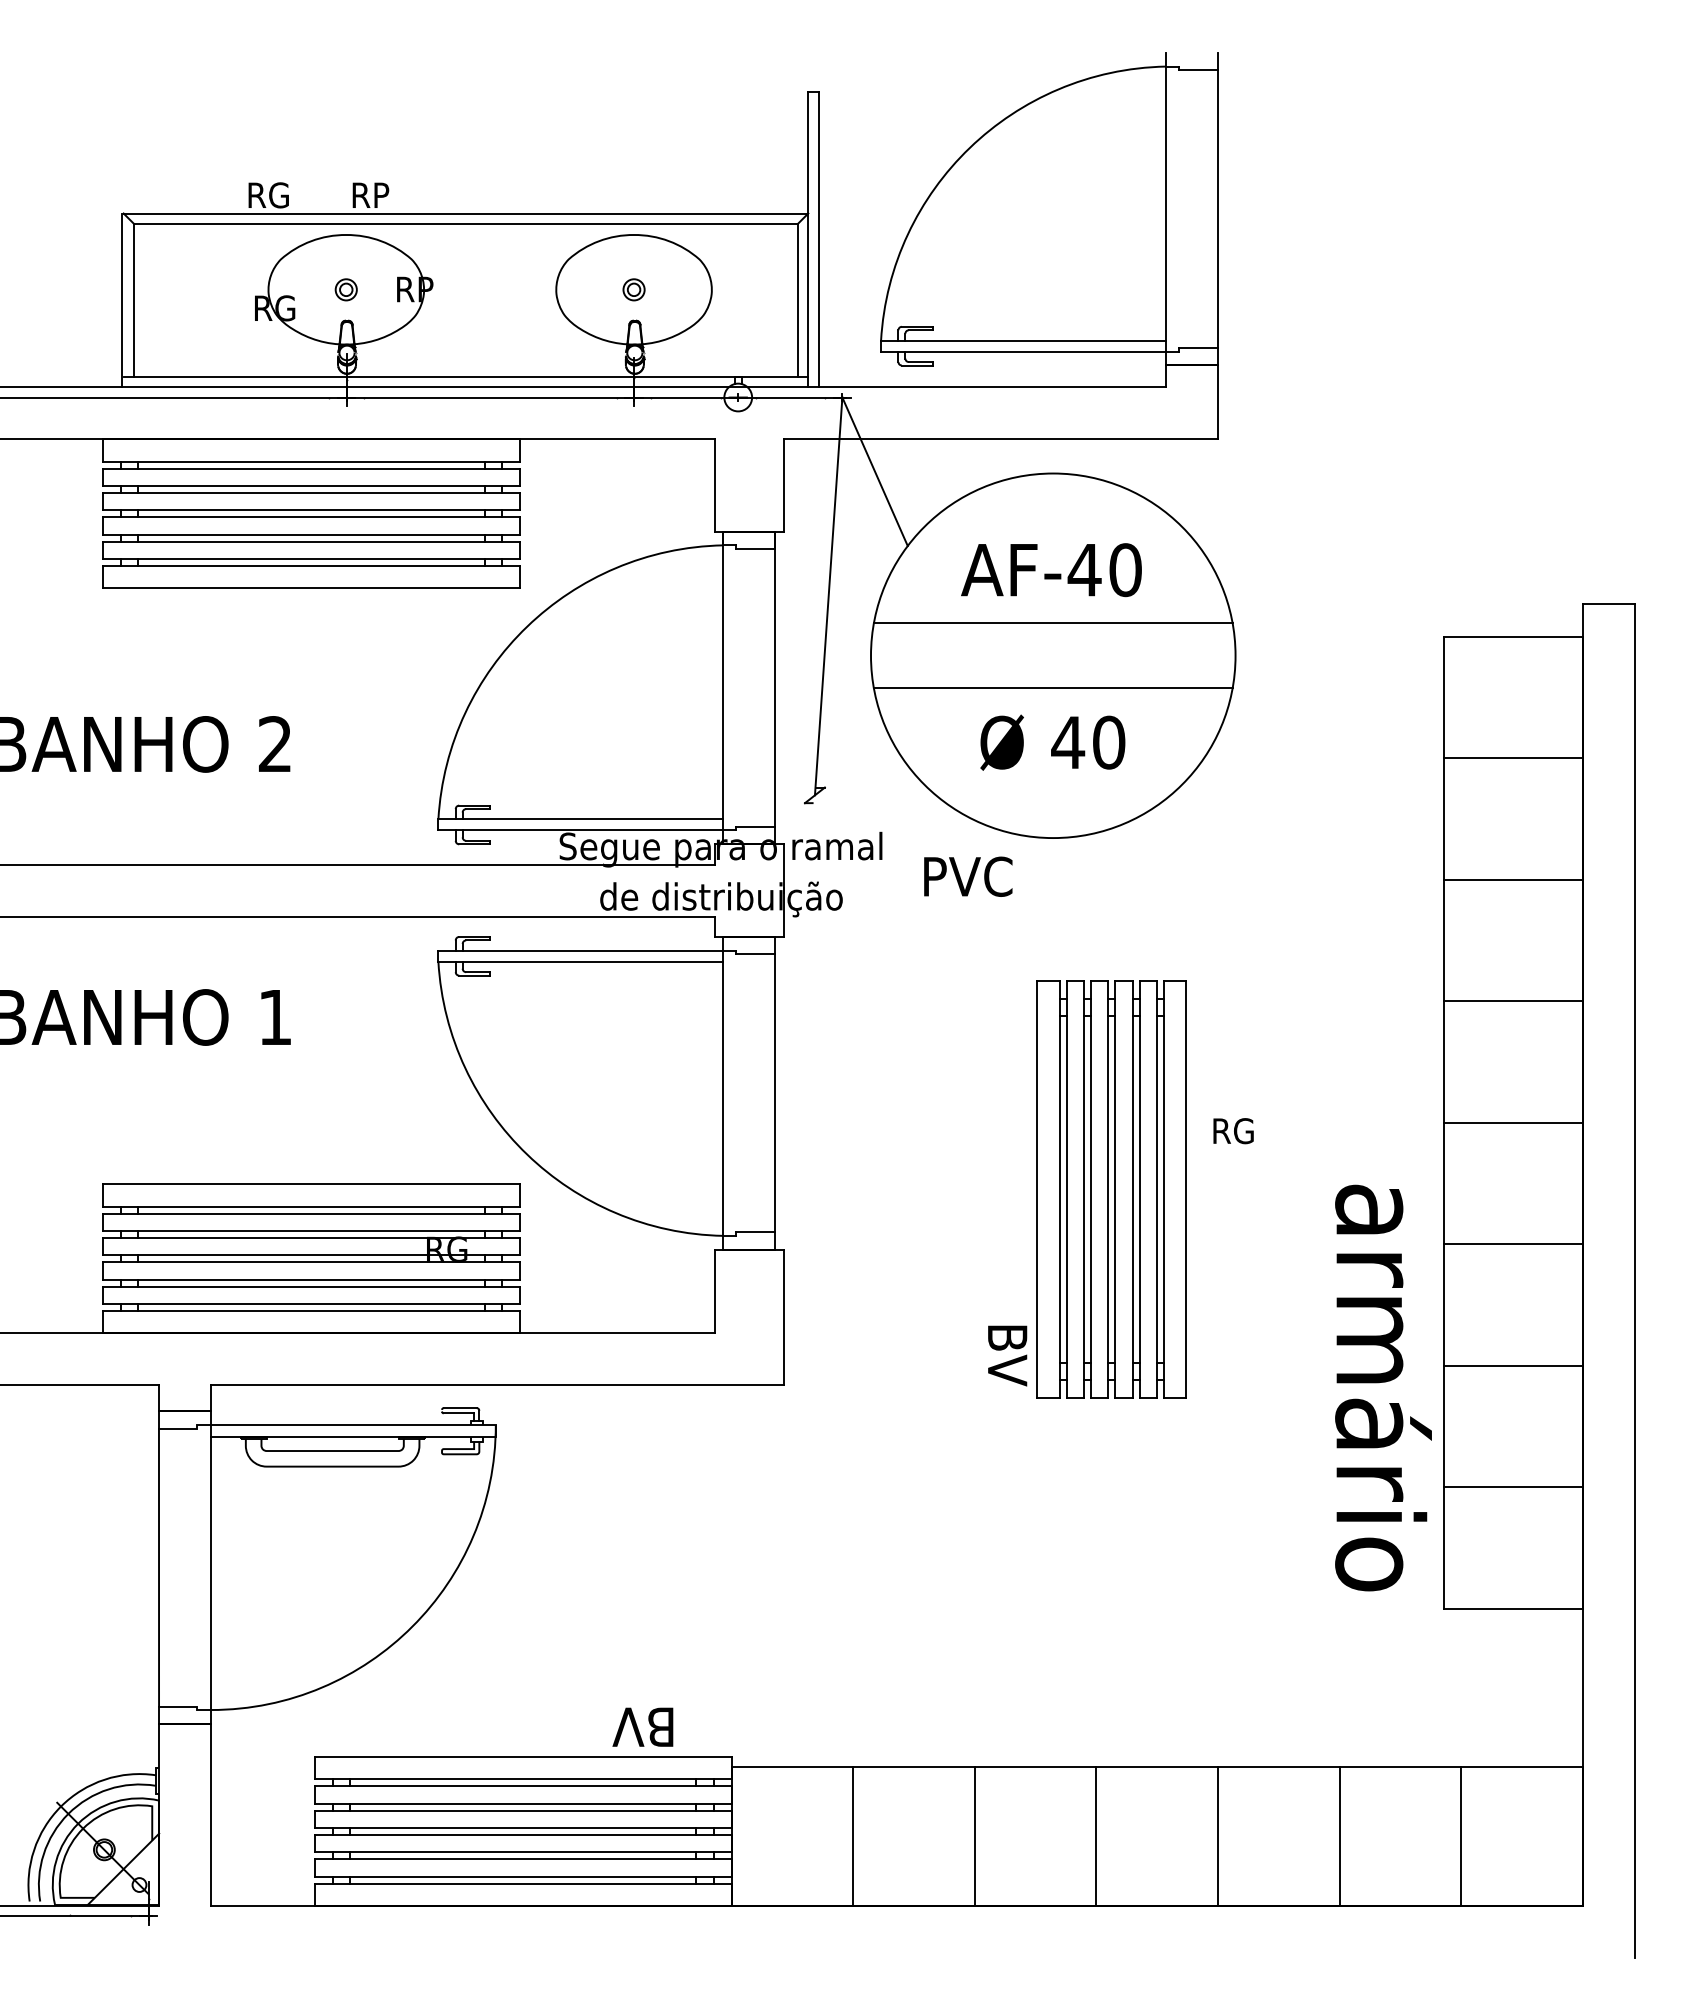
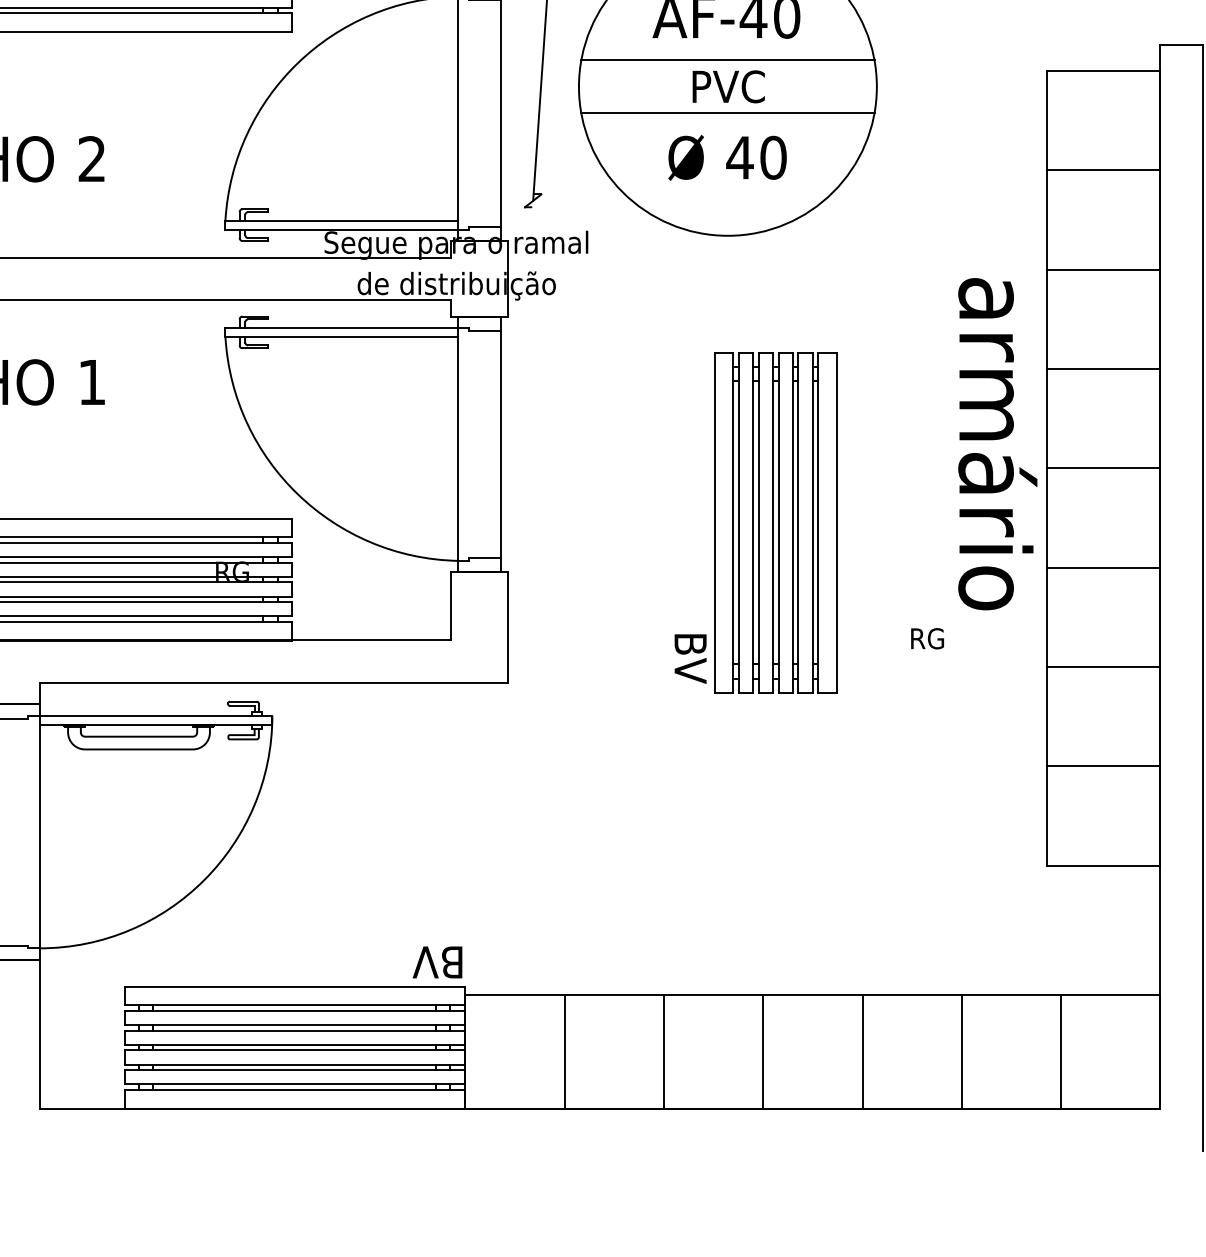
text: (968, 876) -> (728, 86), moved
text: (1233, 1131) -> (927, 639), moved
text: (1383, 1387) -> (997, 443), moved
text: (642, 1726) -> (437, 961), moved

